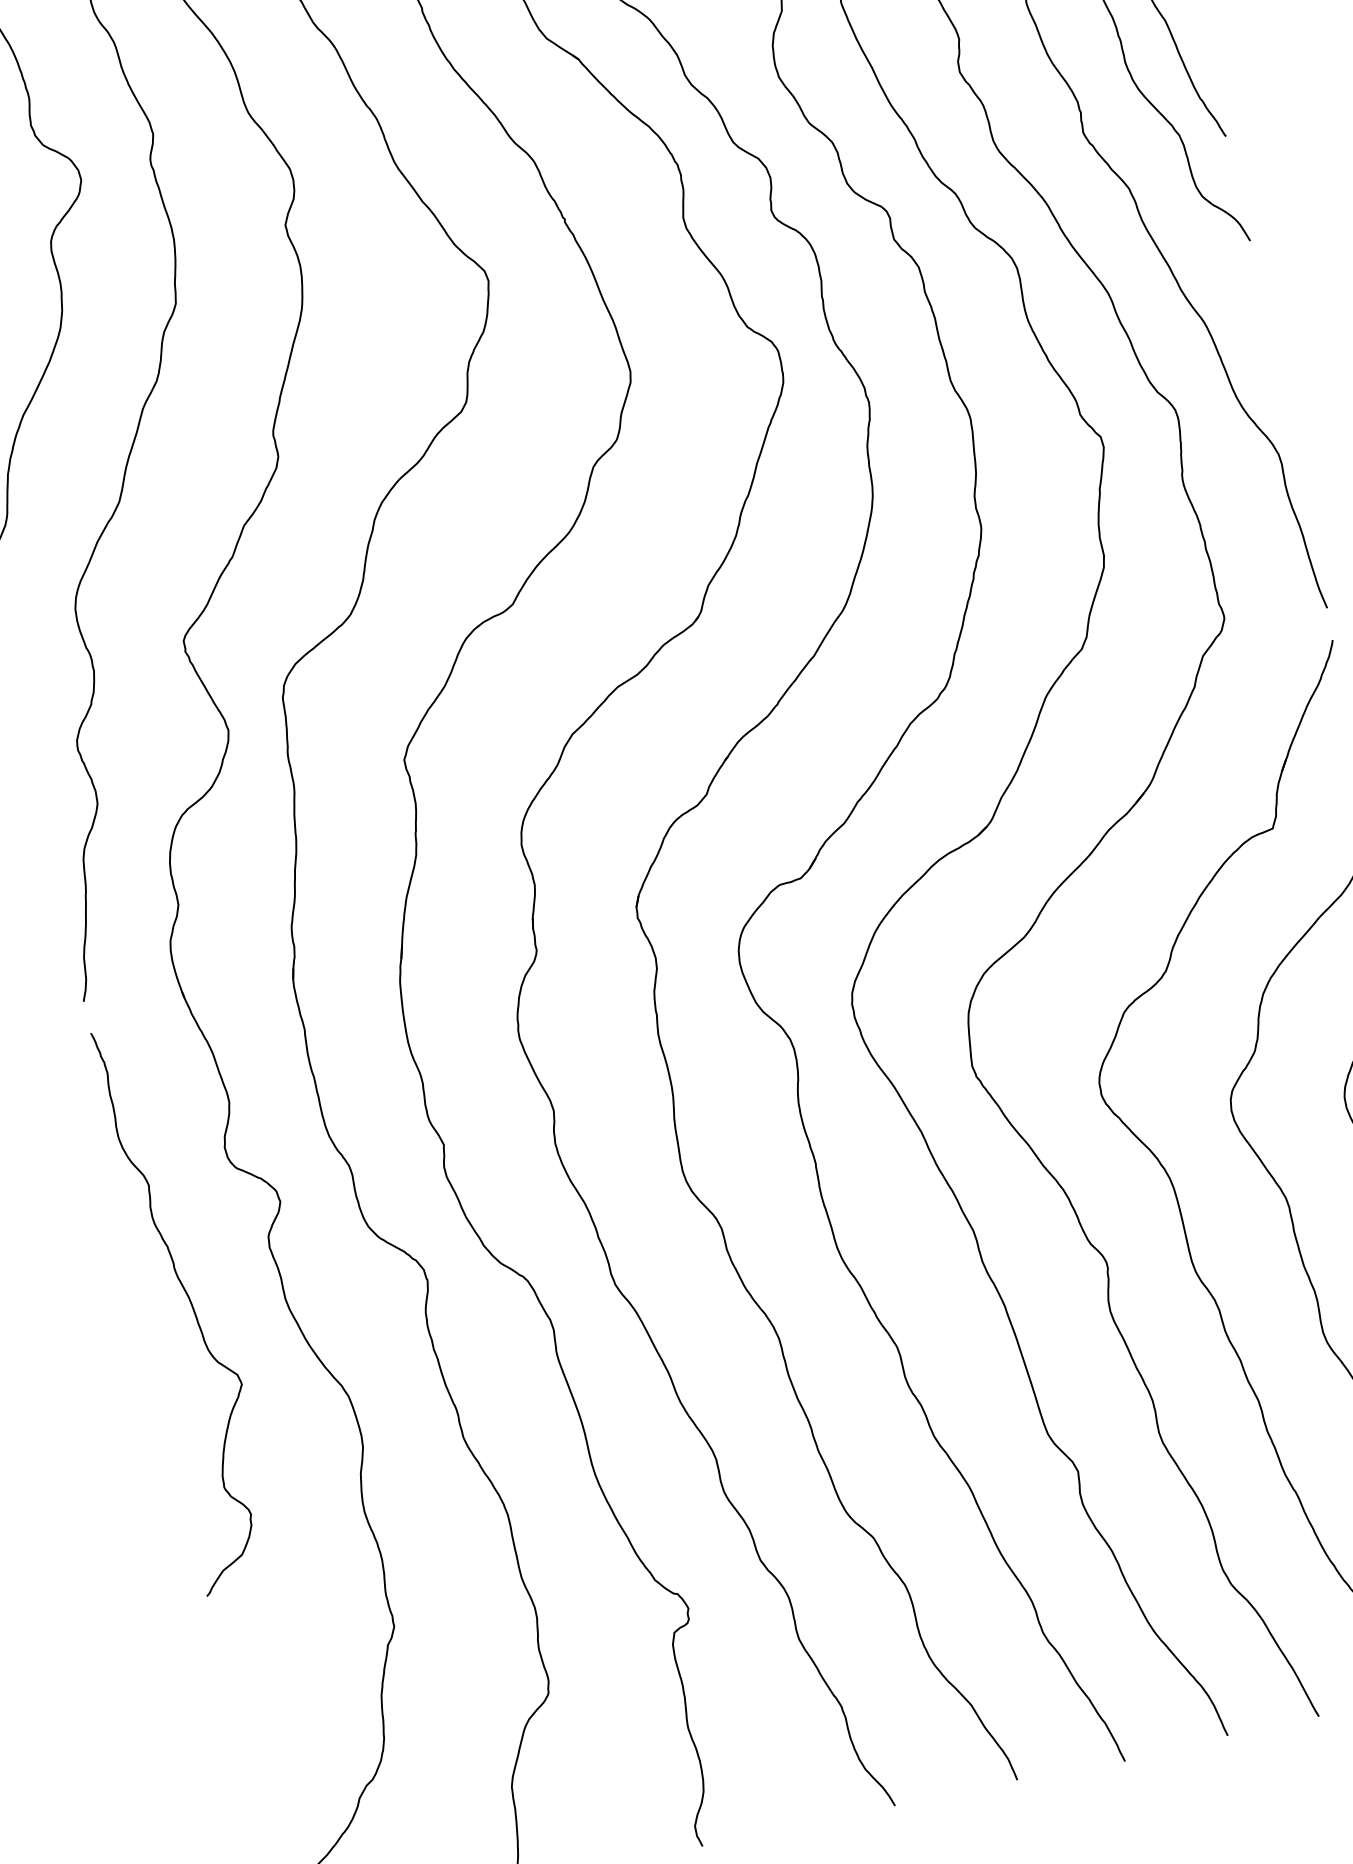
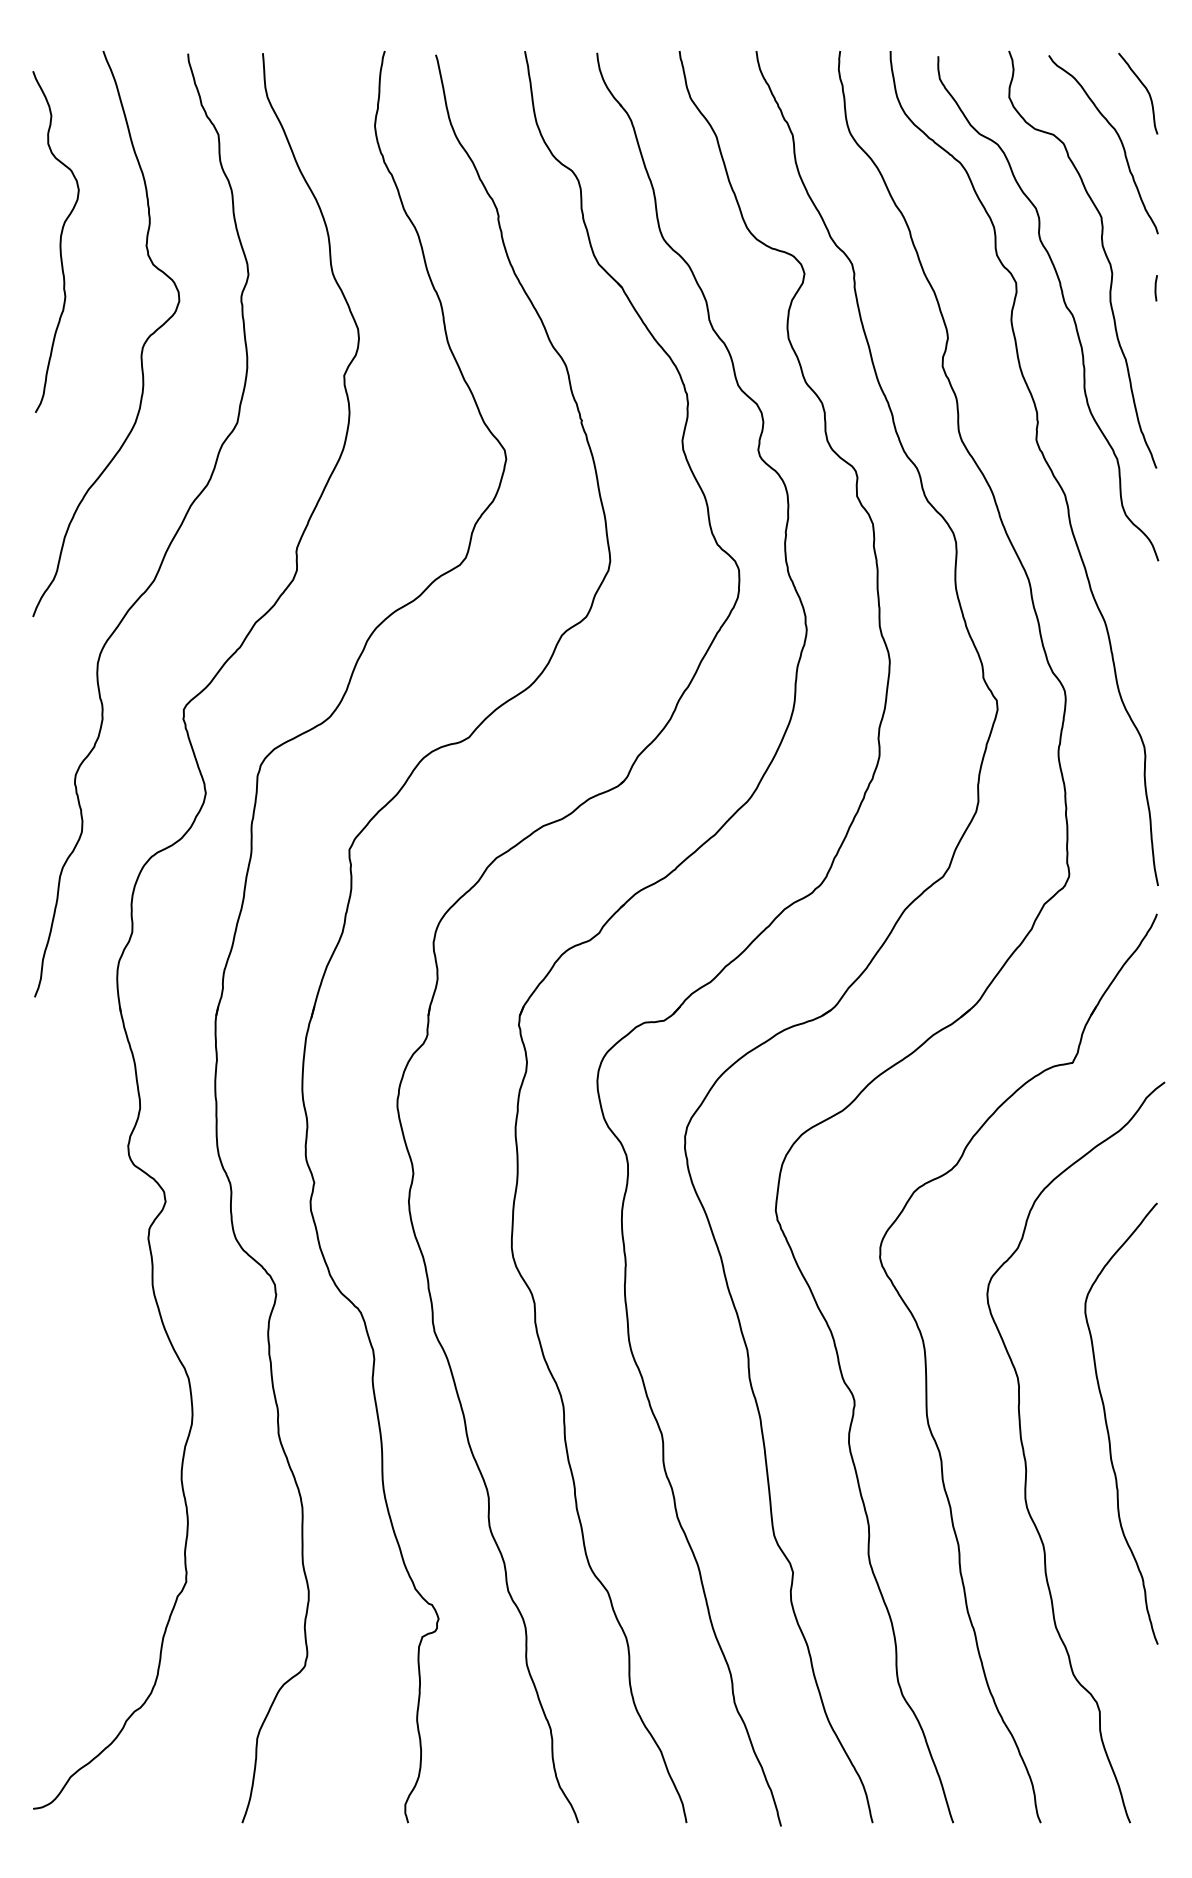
curve: (191, 1306) -> (71, 1274), removed

